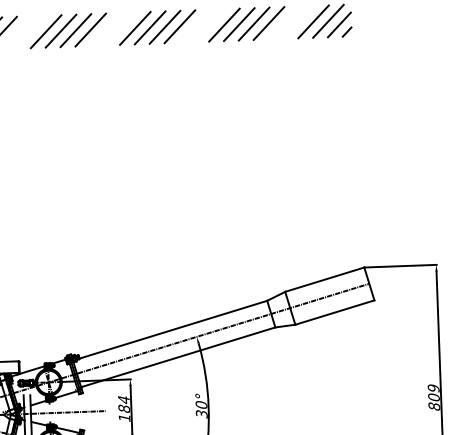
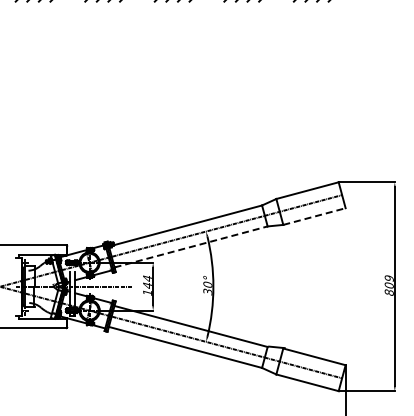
line: (334, 312) -> (314, 216), solid -> dashed
line: (178, 356) -> (191, 246), solid -> dashed
text: (124, 408) -> (147, 285), 184 -> 144

